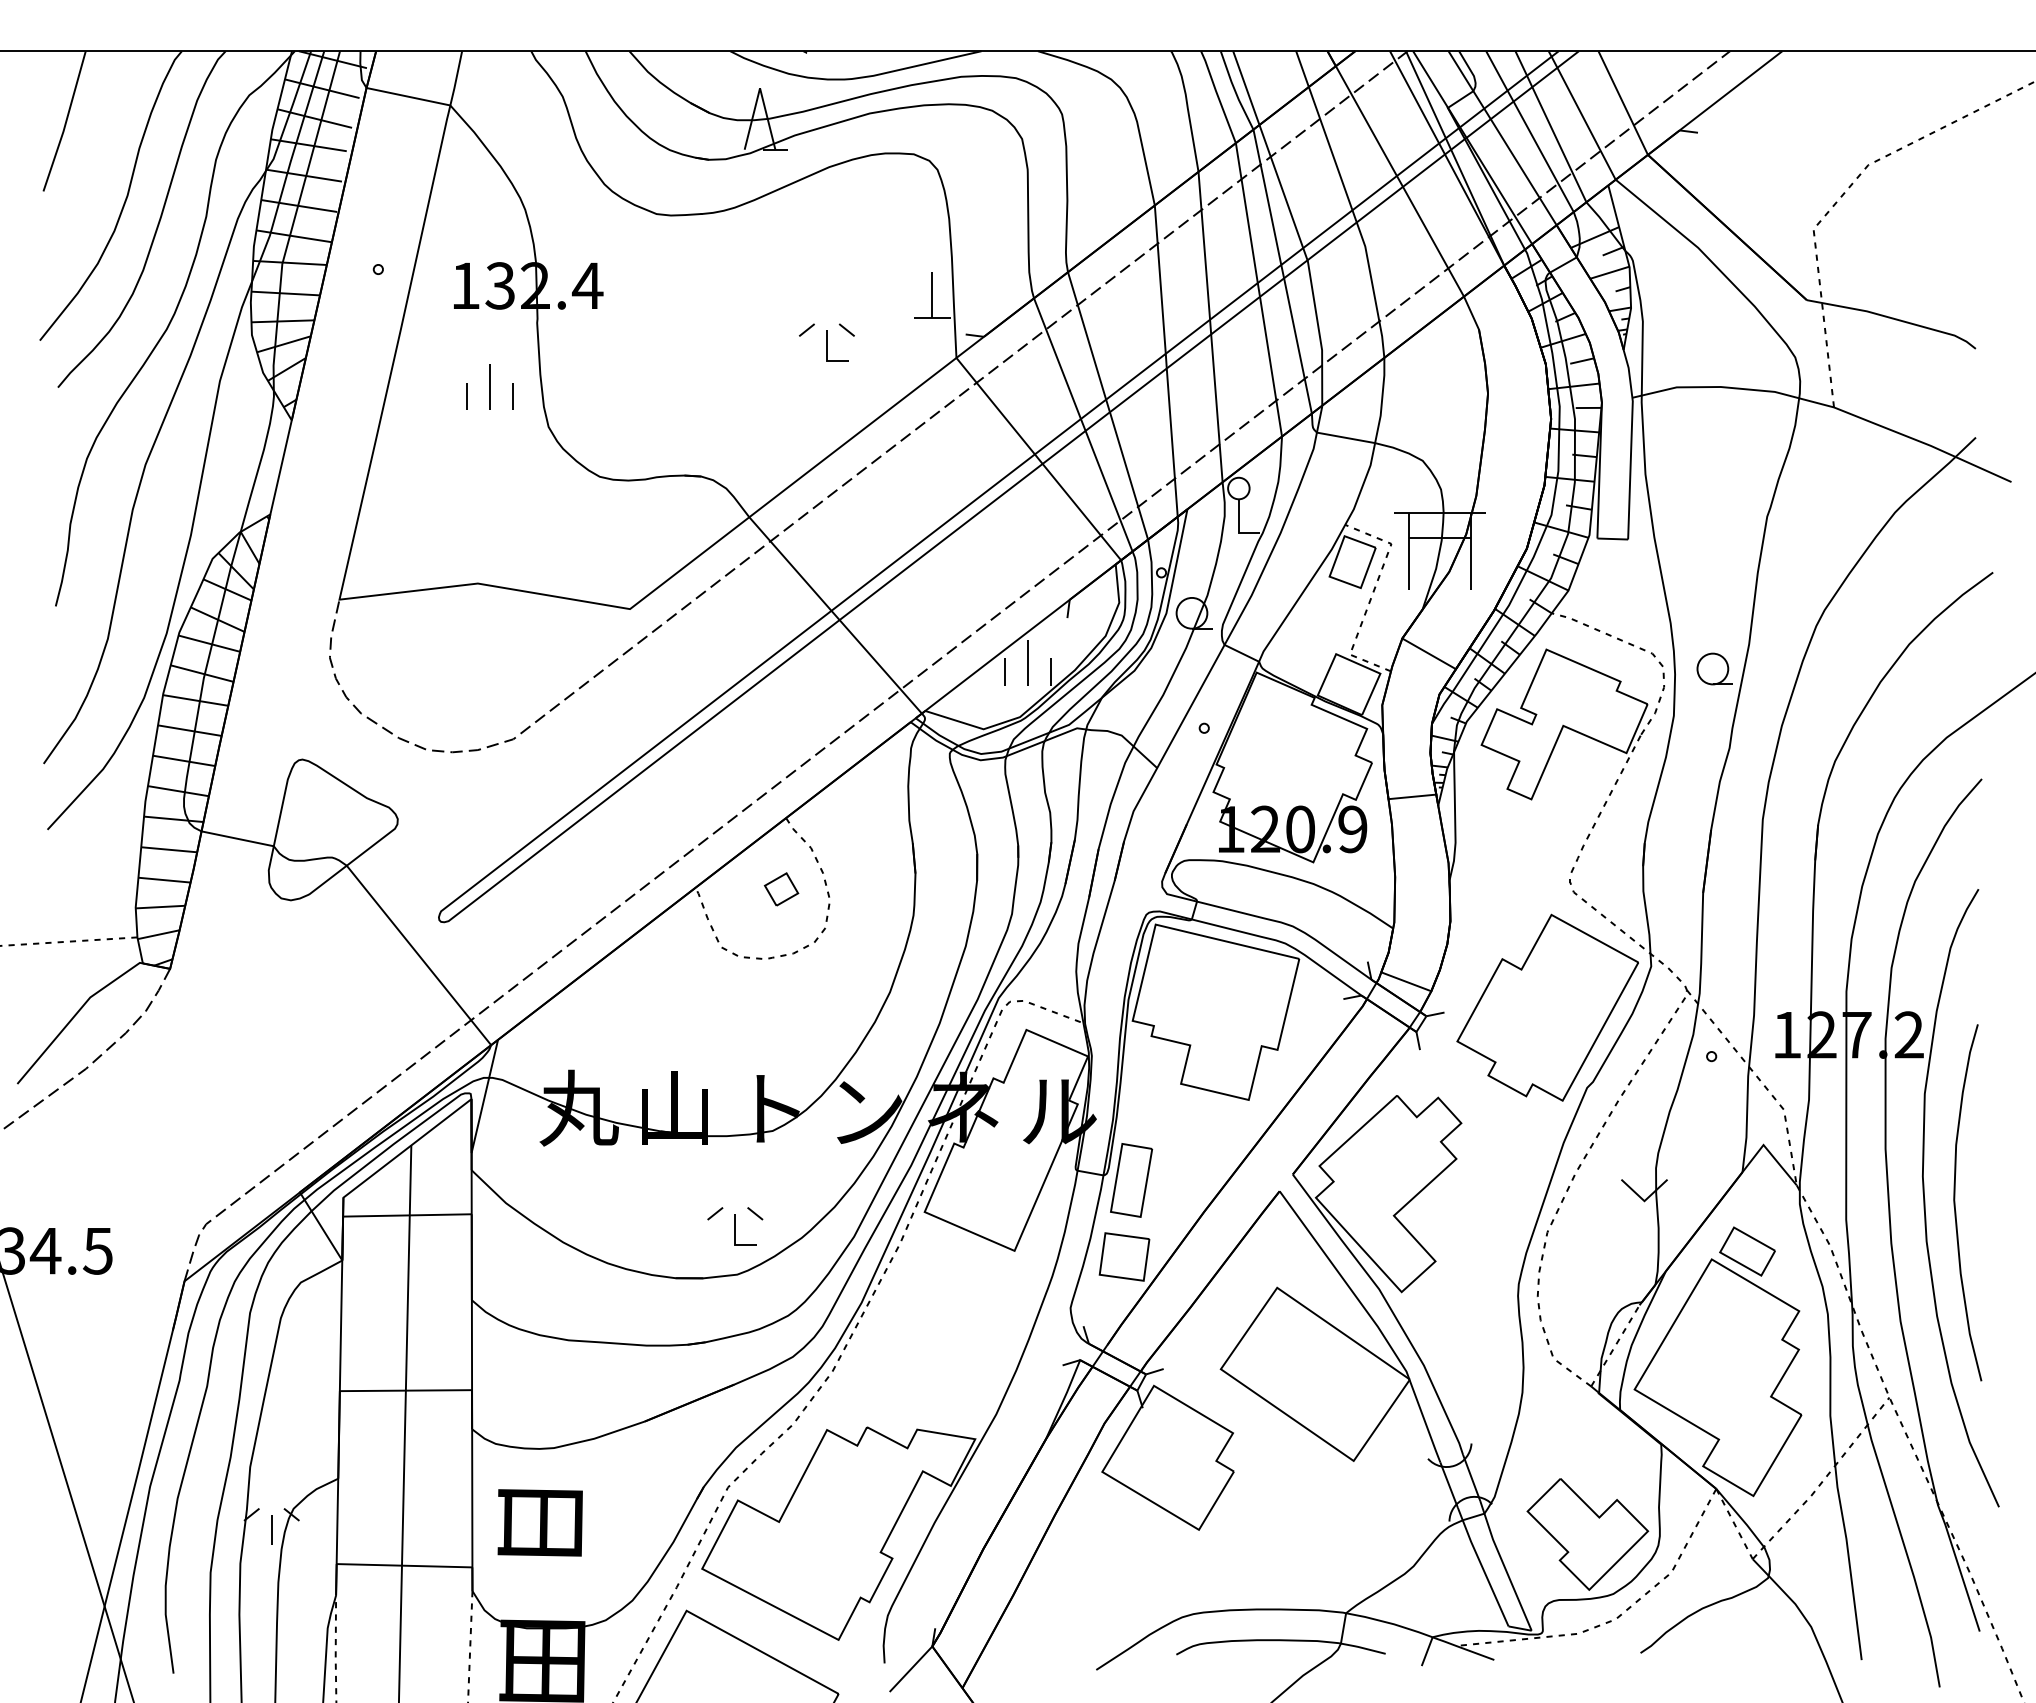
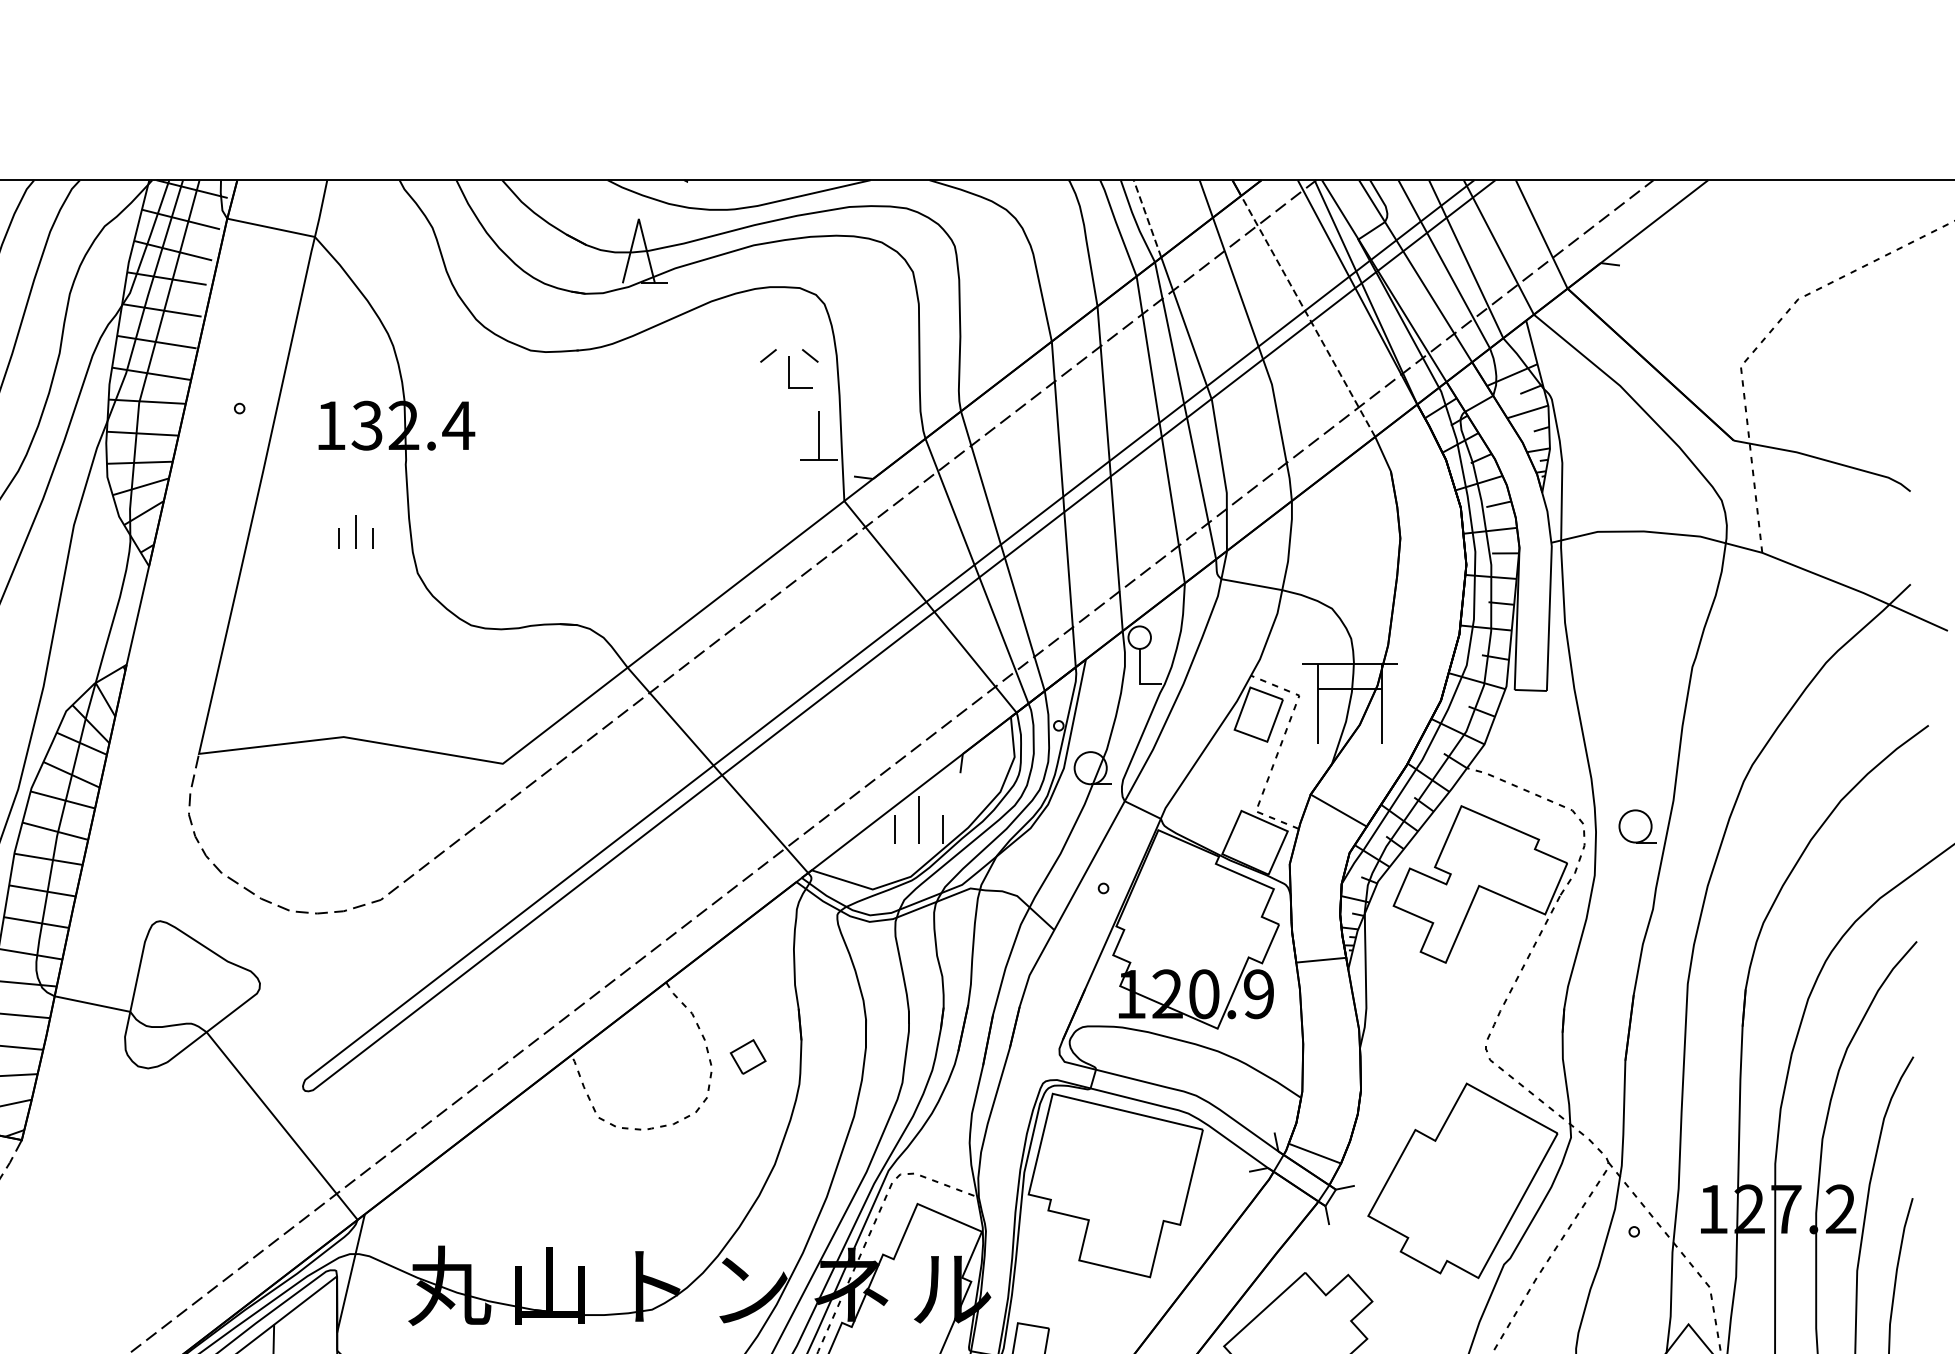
line: (1246, 87) -> (1147, 218), solid -> dashed
line: (1399, 181) -> (1307, 316), solid -> dashed
part: (826, 342) -> (788, 368), moved
part: (489, 386) -> (355, 530), size x0.7
part: (781, 889) -> (748, 1057), moved

